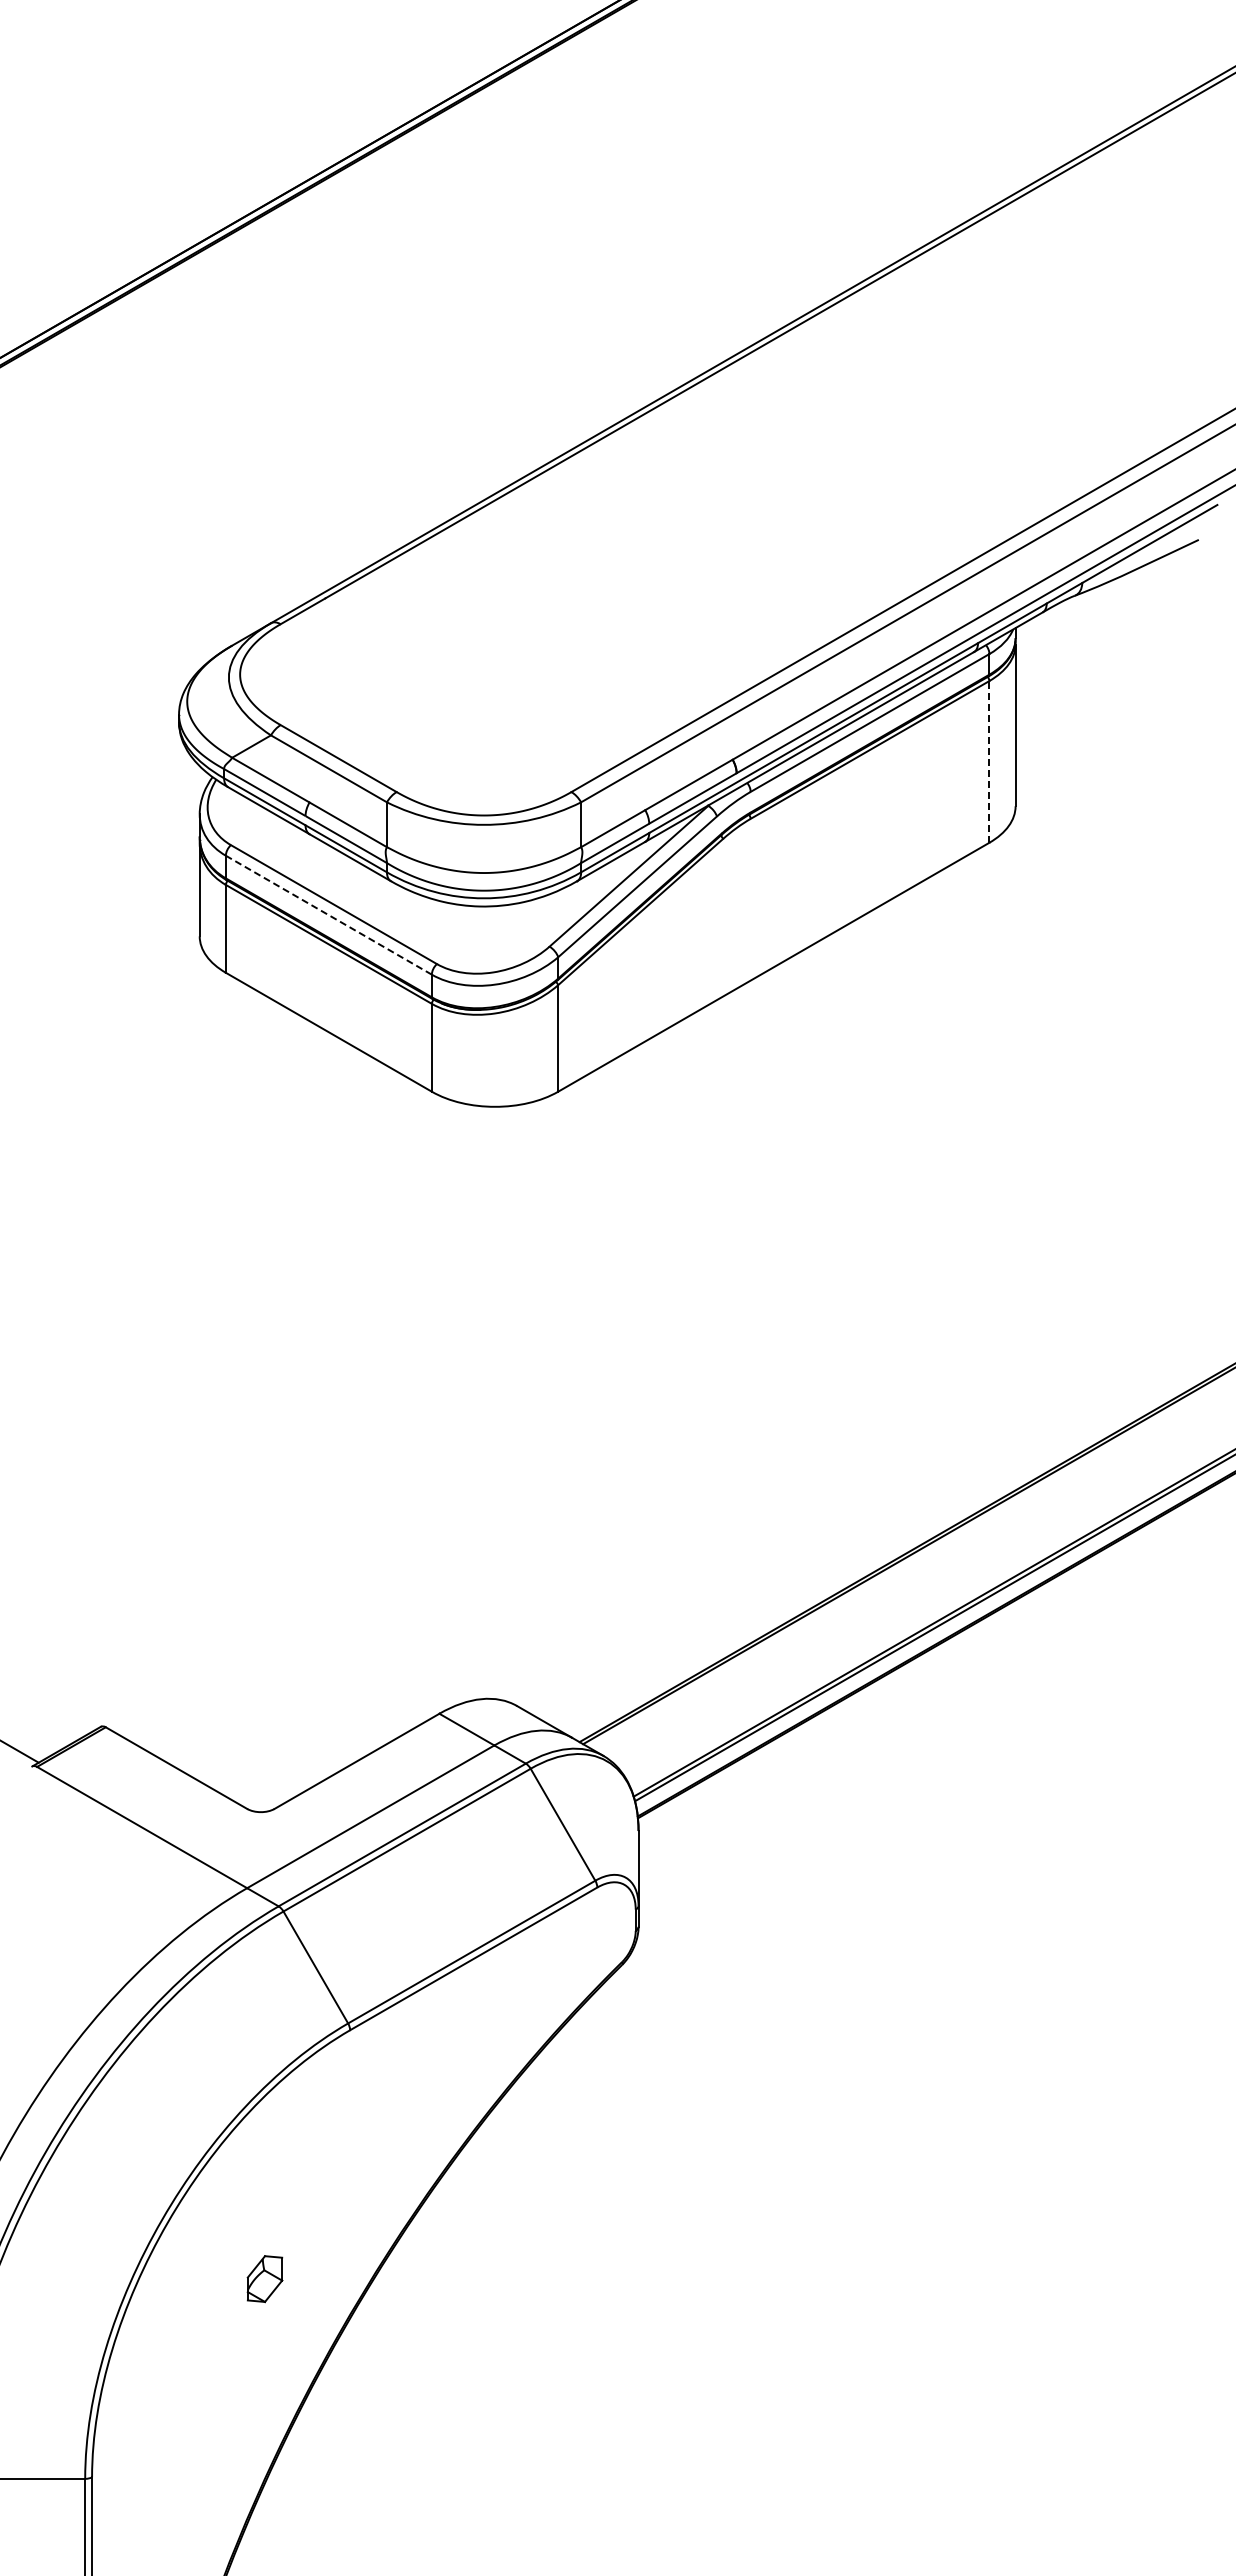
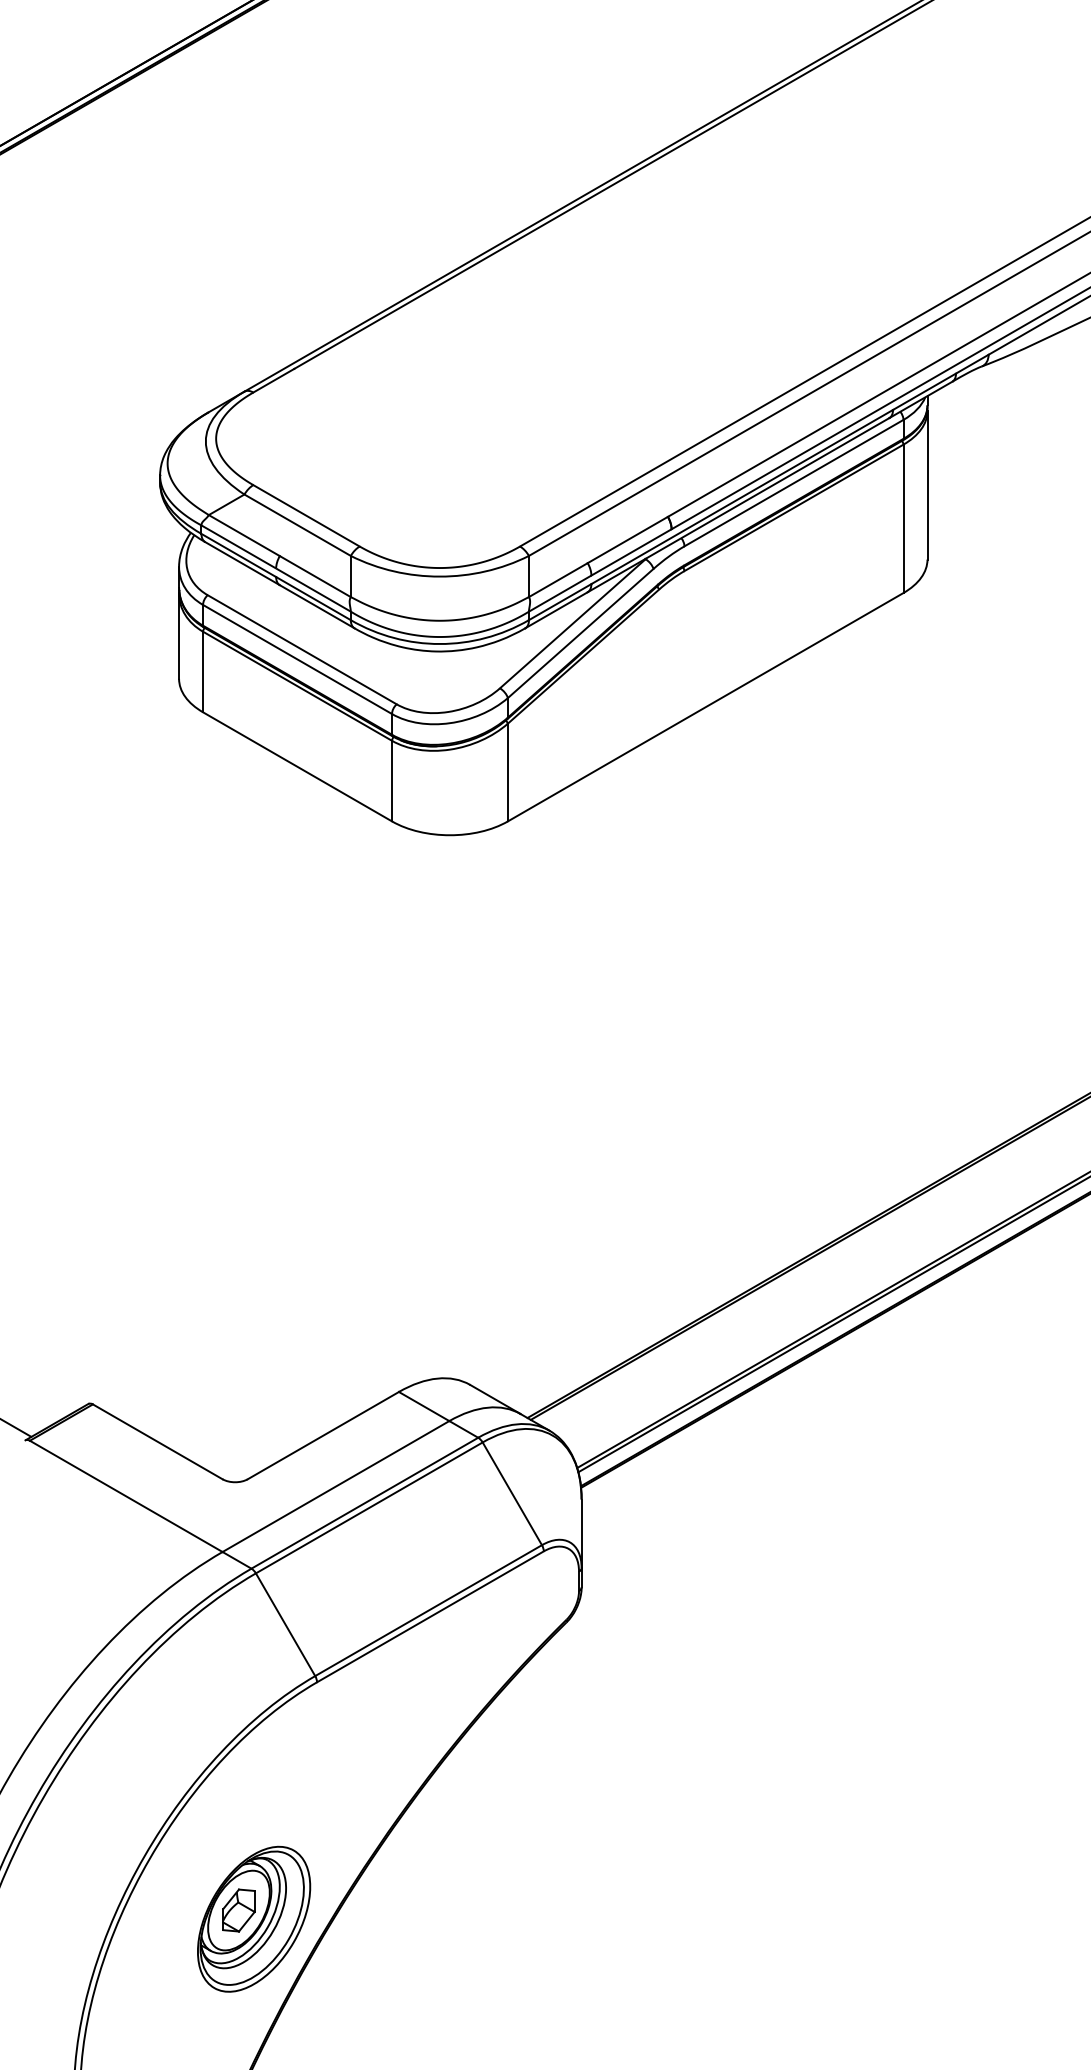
line: (989, 761) -> (903, 518), dashed -> solid
line: (328, 915) -> (297, 659), dashed -> solid
part: (281, 2288) -> (254, 1919), added

